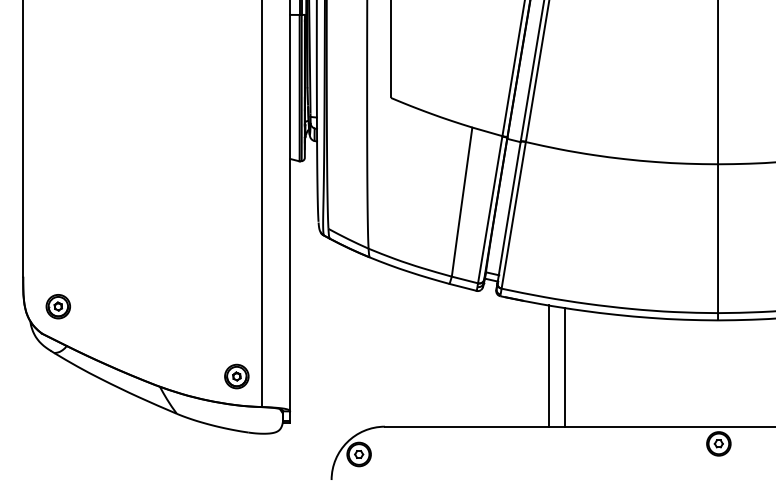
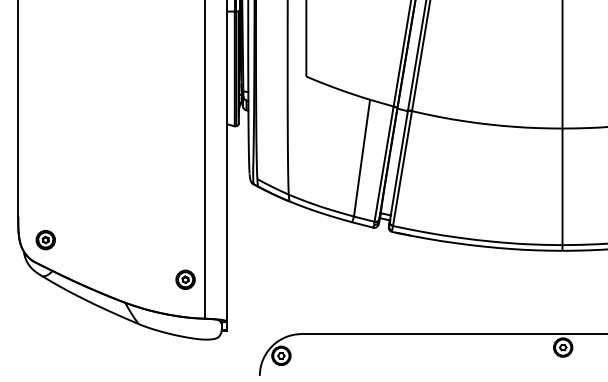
line: (549, 365) -> (430, 286), removed
line: (564, 367) -> (442, 287), removed
part: (236, 376) -> (185, 279), moved

